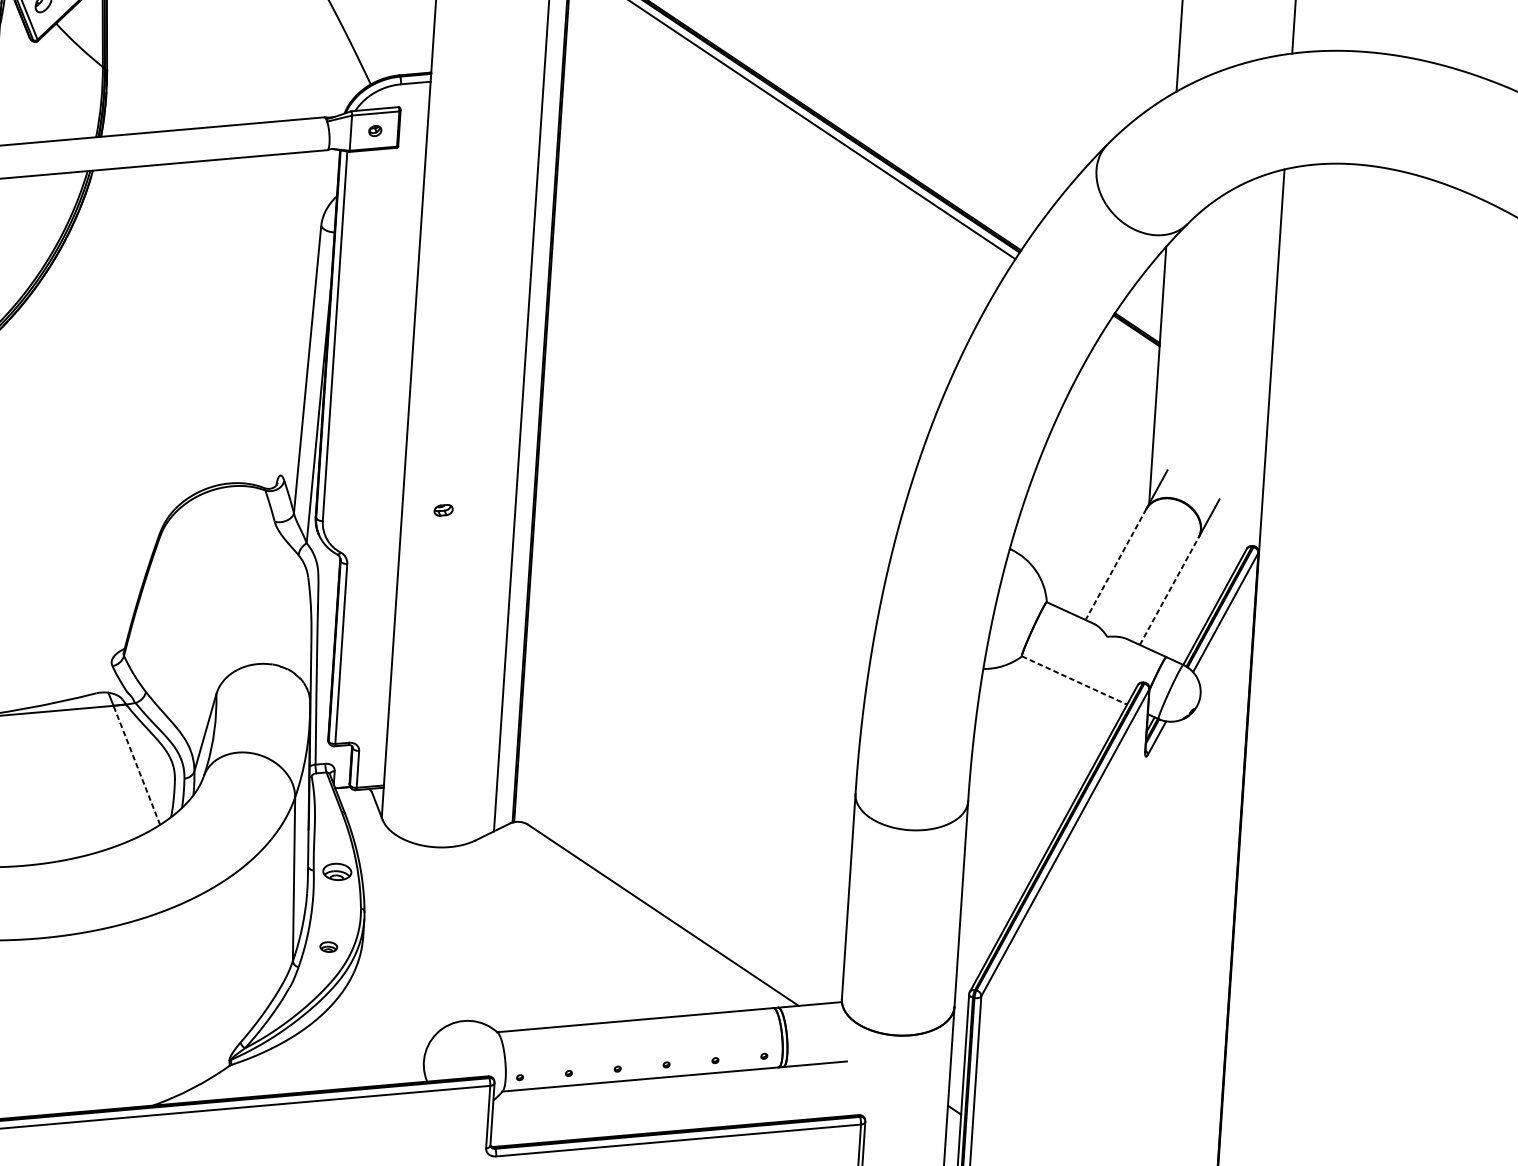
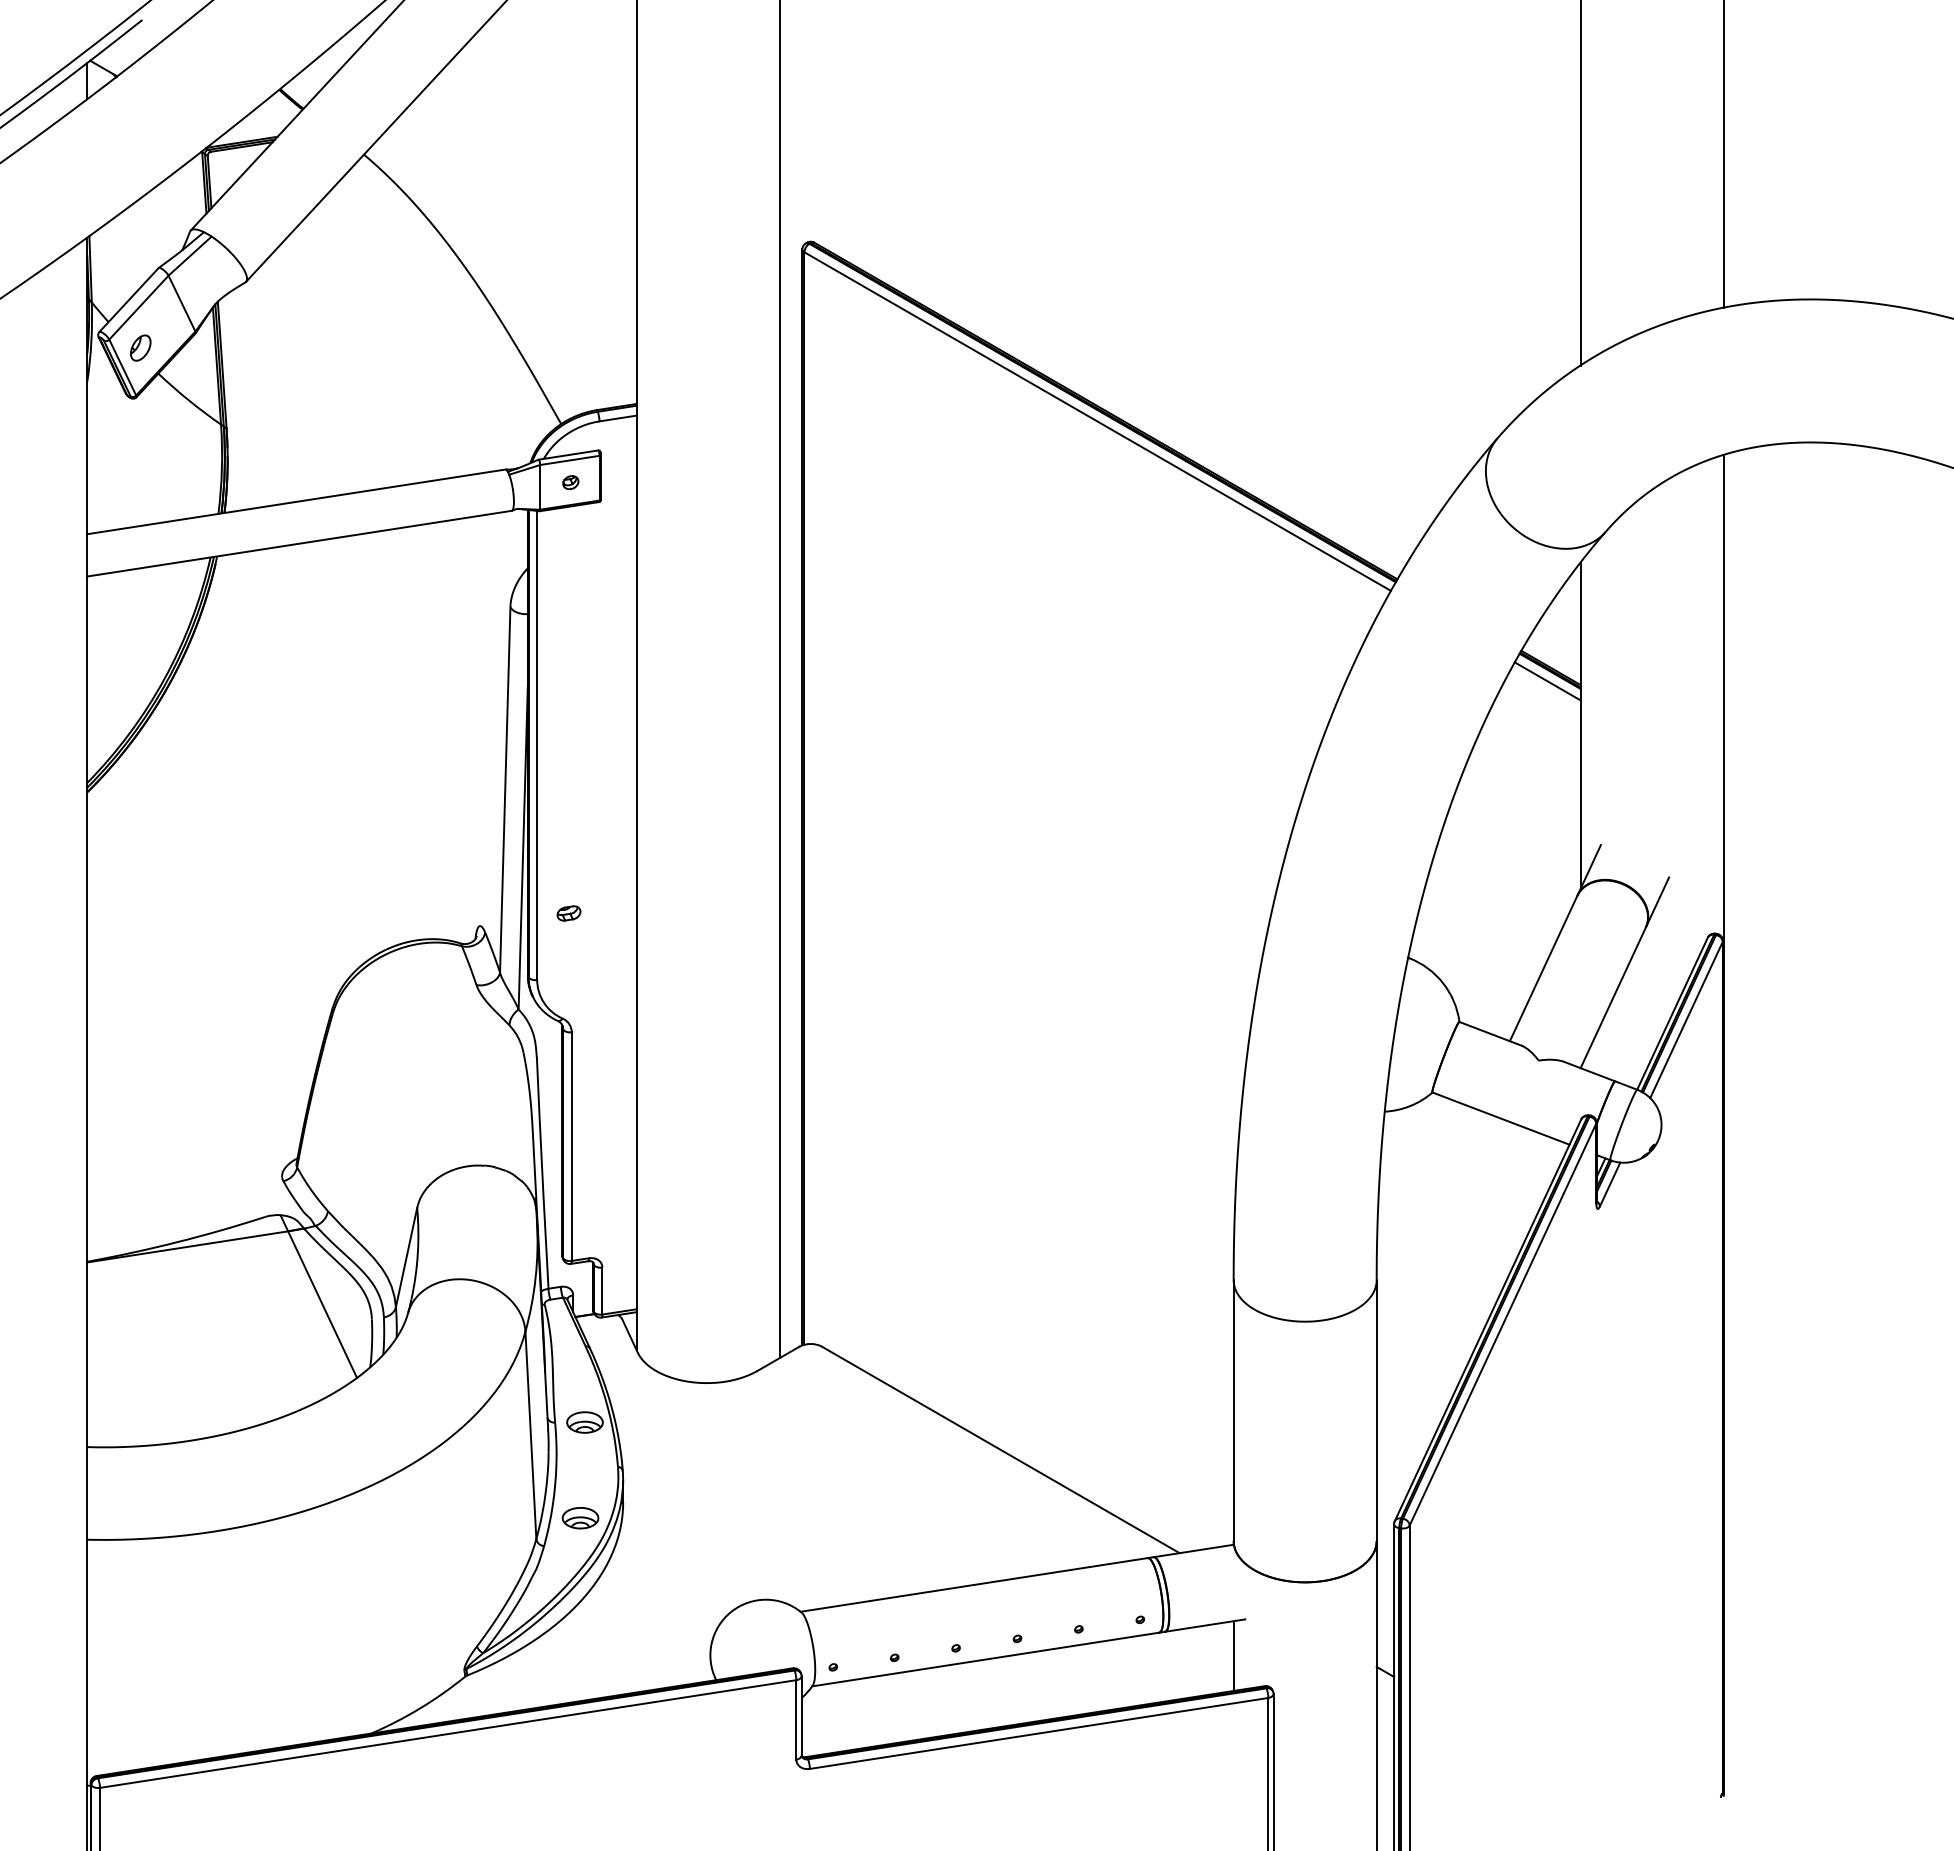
line: (1134, 338) -> (1547, 681), added
part: (443, 510) -> (568, 913), moved
line: (1115, 565) -> (1543, 969), dashed -> solid
line: (1169, 591) -> (1613, 997), dashed -> solid
line: (1074, 680) -> (1501, 1118), dashed -> solid
line: (136, 765) -> (322, 1304), dashed -> solid
part: (328, 947) -> (580, 1518), size x1.67
line: (835, 1089) -> (1233, 1655), added

